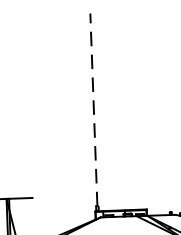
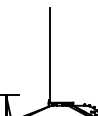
line: (93, 108) -> (49, 53), dashed -> solid

